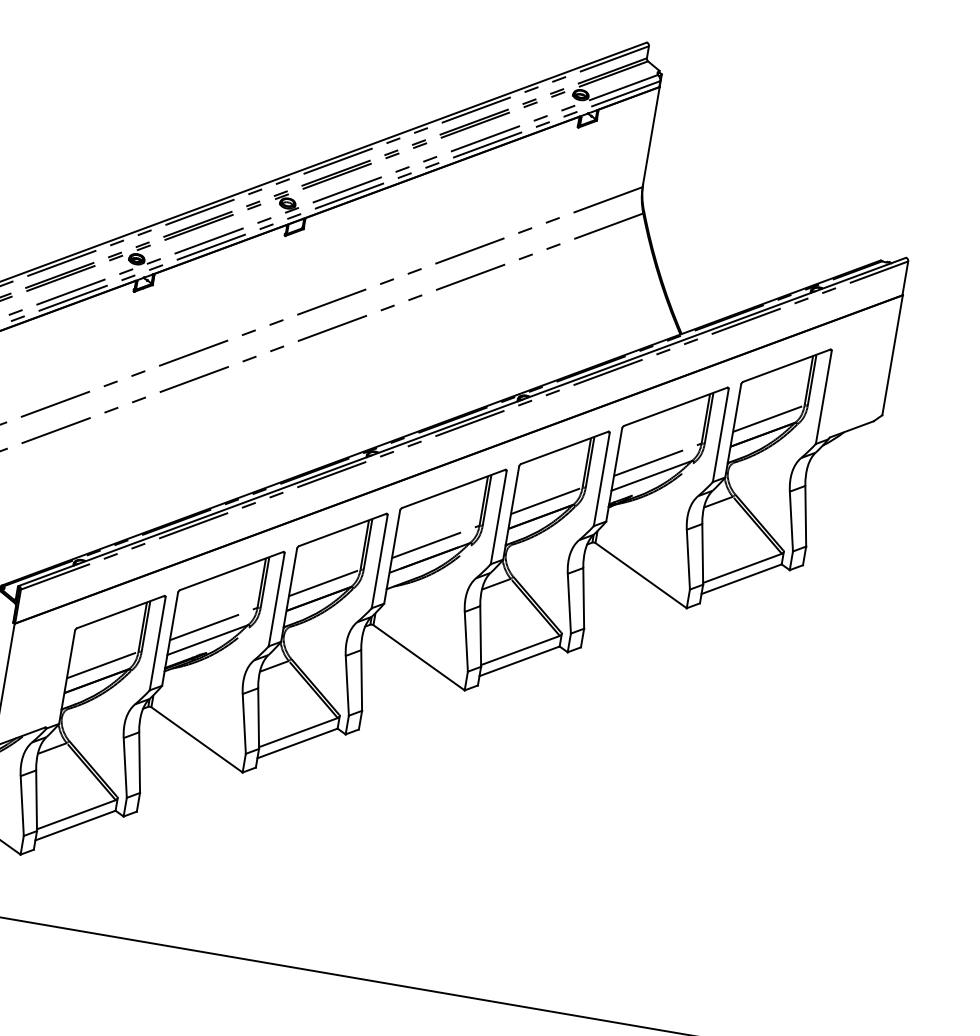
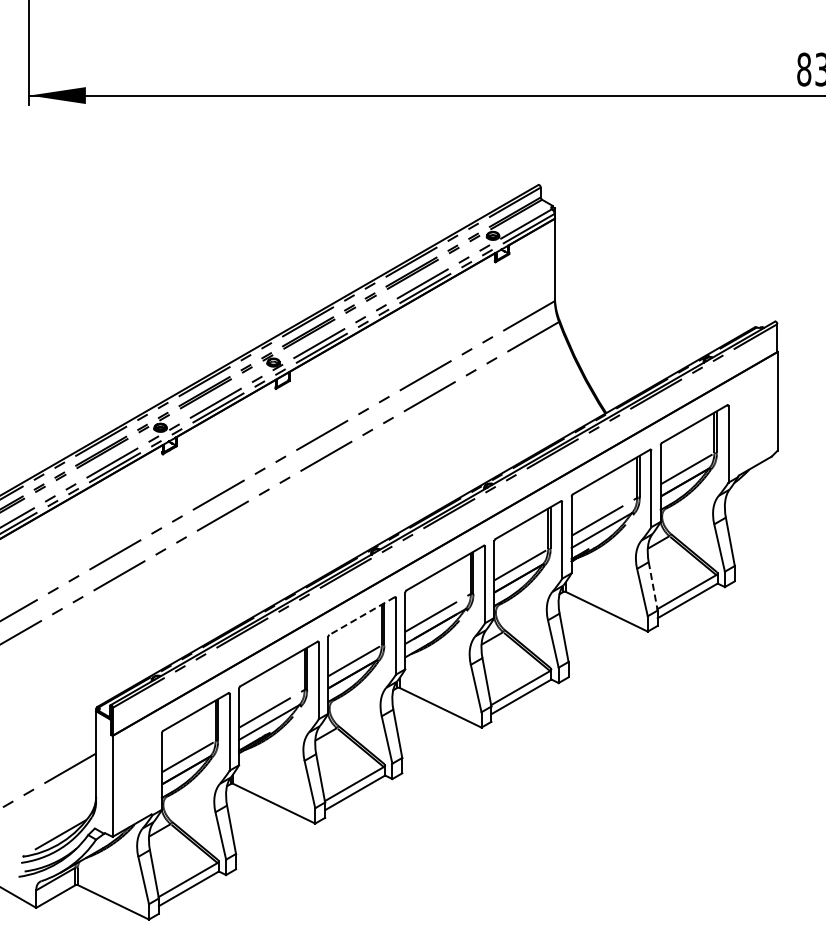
line: (343, 530) -> (362, 616), solid -> dashed
line: (703, 554) -> (653, 586), solid -> dashed

